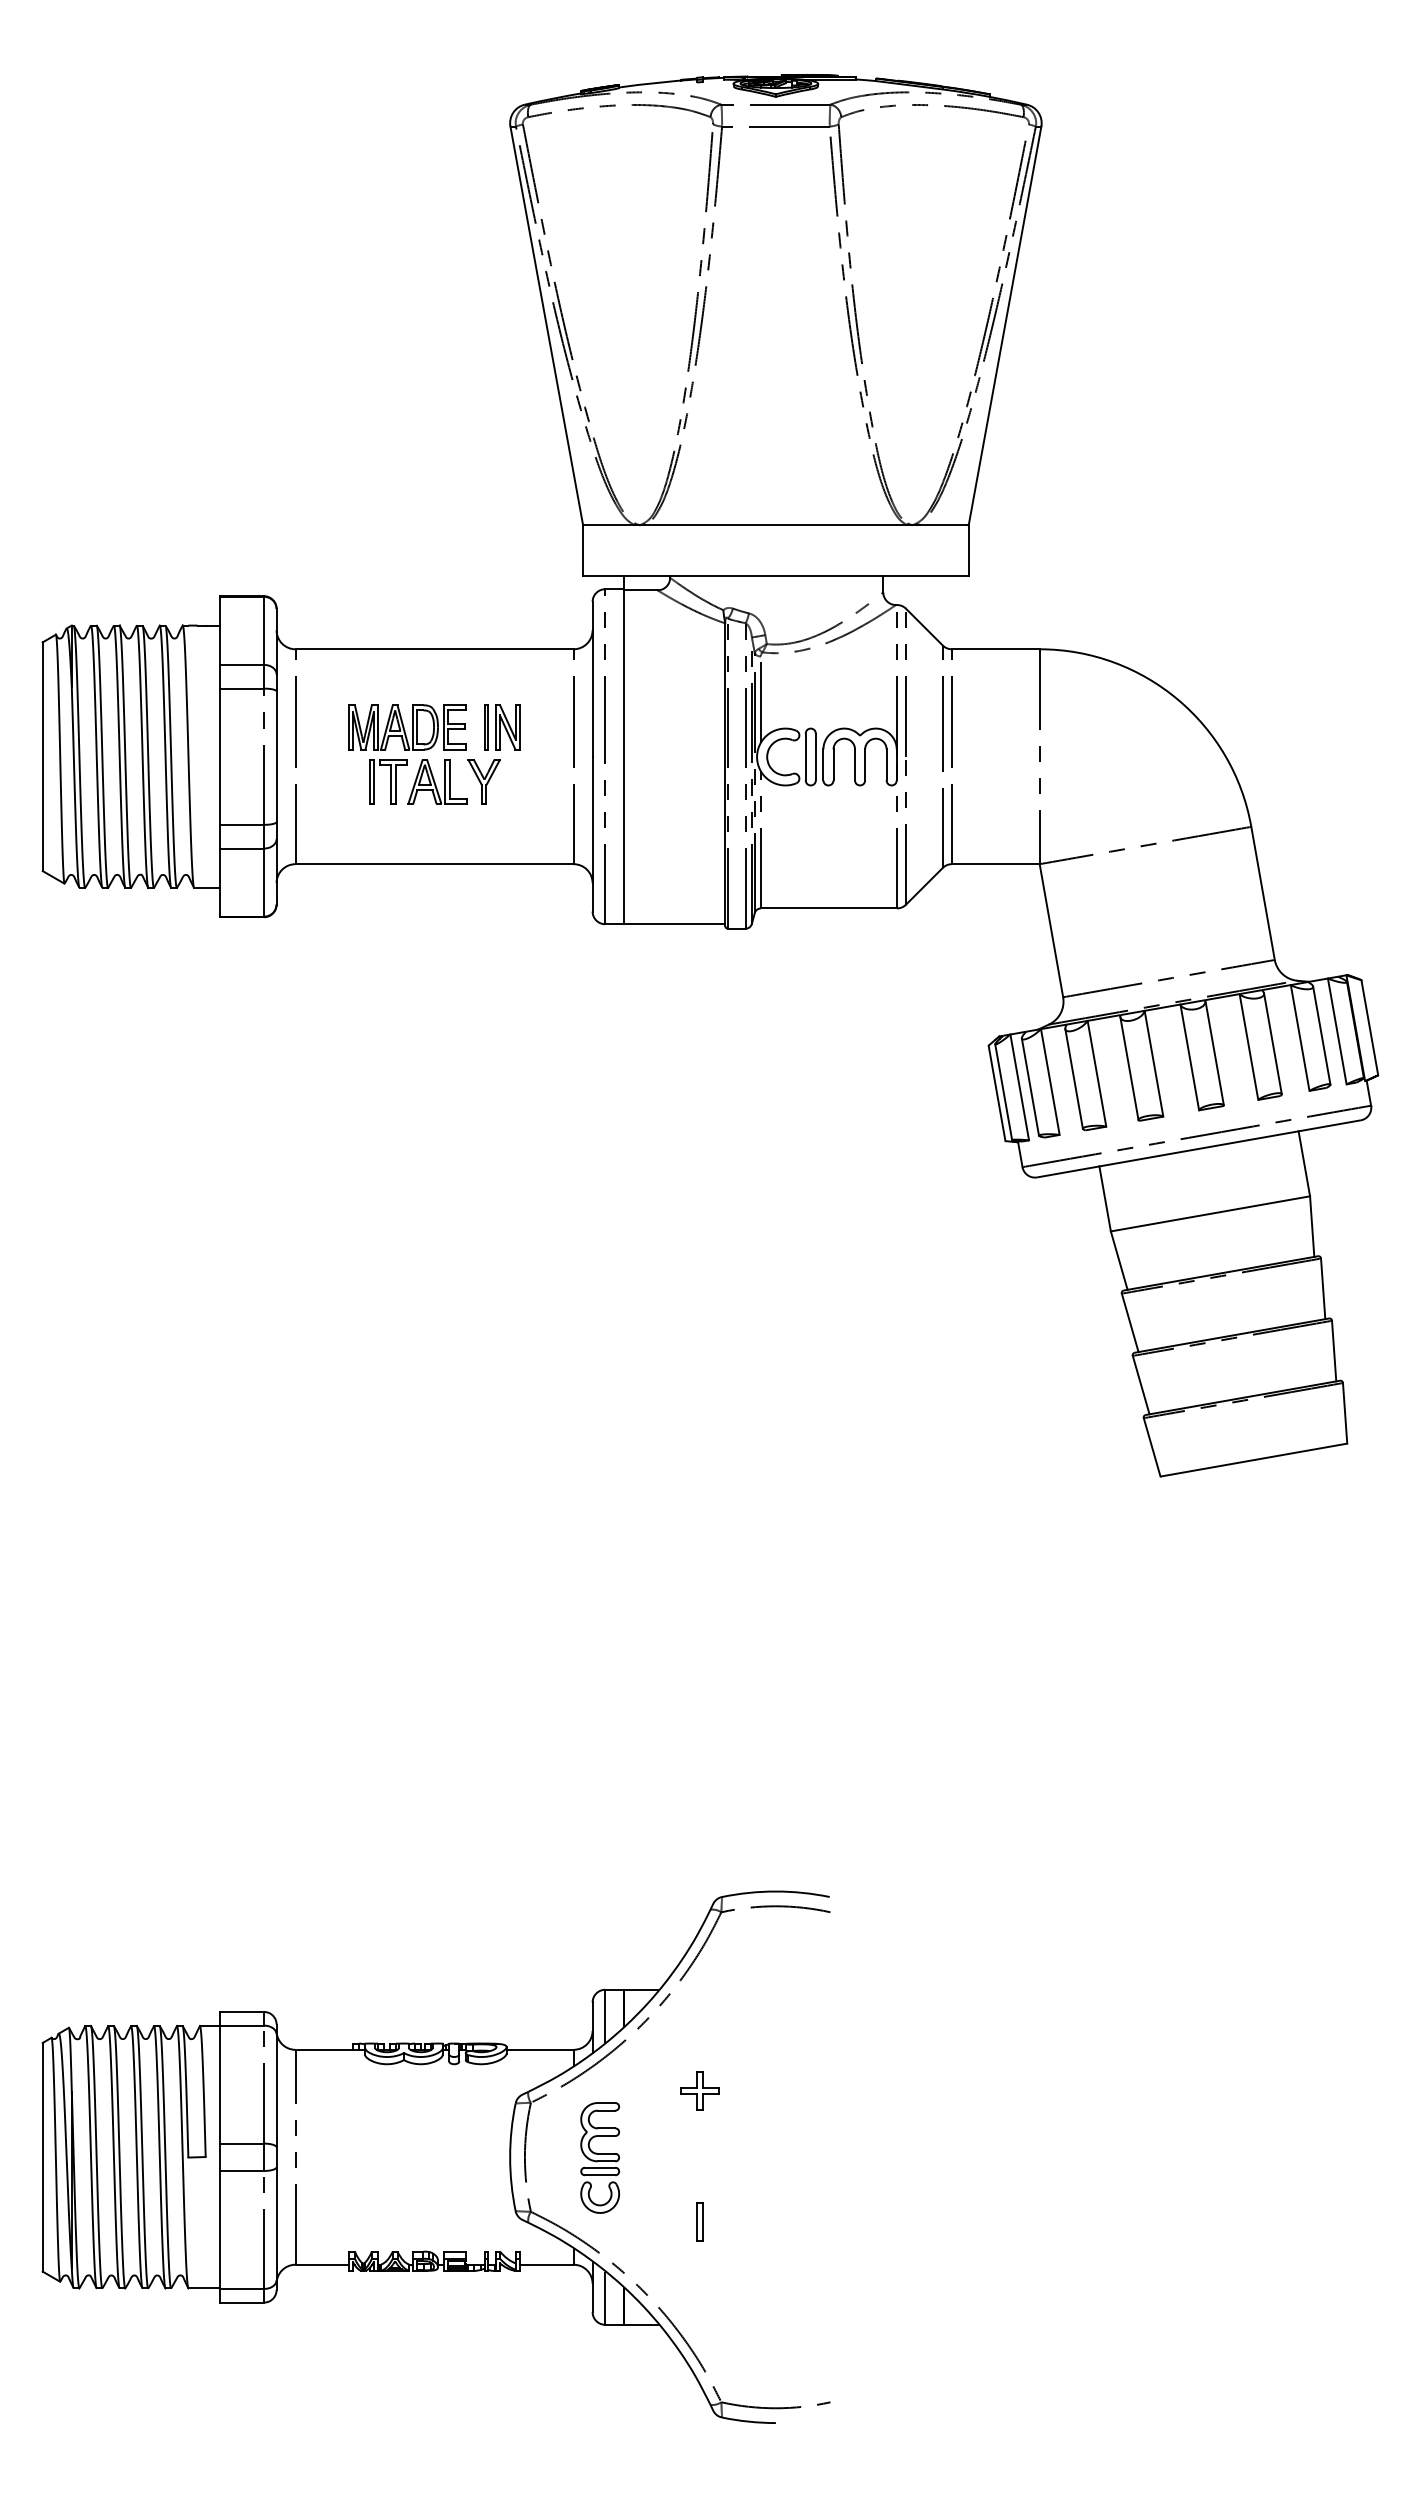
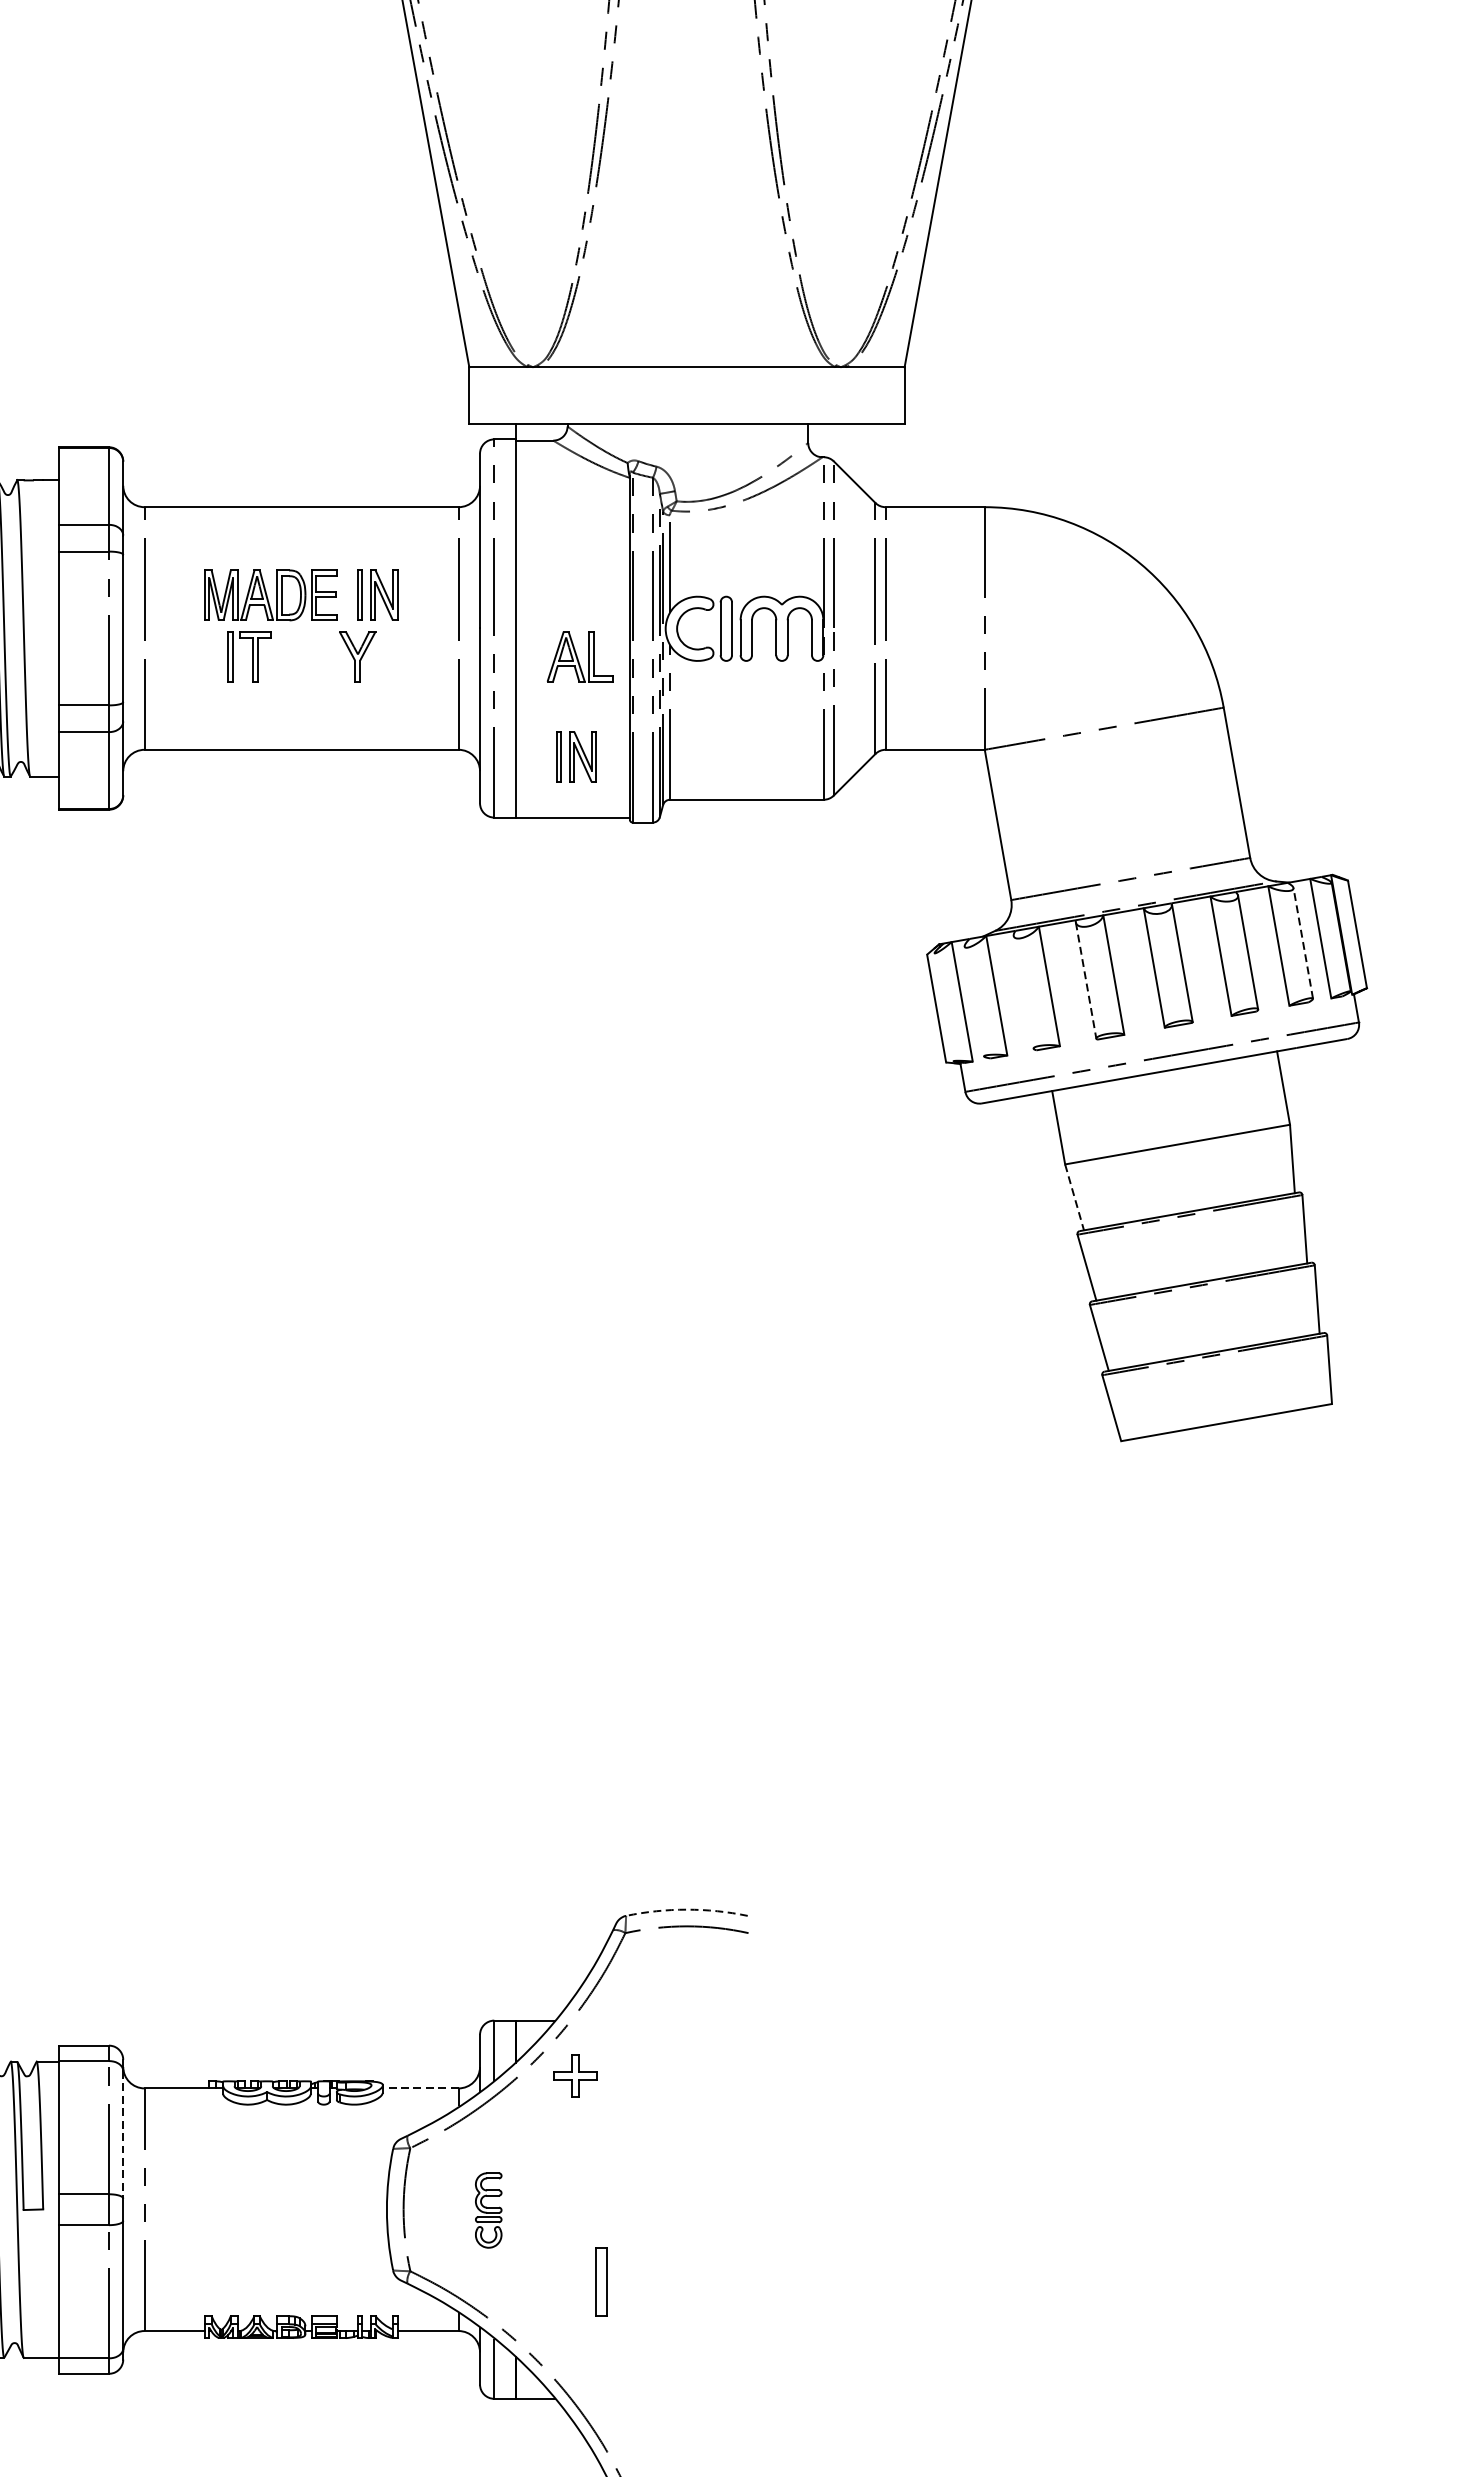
part: (437, 781) -> (580, 656), moved
part: (678, 870) -> (576, 756), added
line: (1321, 1035) -> (1302, 943), solid -> dashed
line: (1129, 1069) -> (1086, 981), solid -> dashed
line: (1073, 1078) -> (1022, 991), removed
line: (1030, 1086) -> (974, 1000), removed
line: (1003, 1092) -> (943, 1007), removed
line: (1119, 1261) -> (1074, 1198), solid -> dashed
arc: (775, 1891) -> (686, 1909), solid -> dashed
line: (540, 2049) -> (421, 2088), solid -> dashed
line: (276, 2090) -> (123, 2134), solid -> dashed
part: (699, 2090) -> (574, 2075), moved
part: (600, 2157) -> (488, 2209), size x0.6
part: (699, 2221) -> (600, 2282), size x1.6

